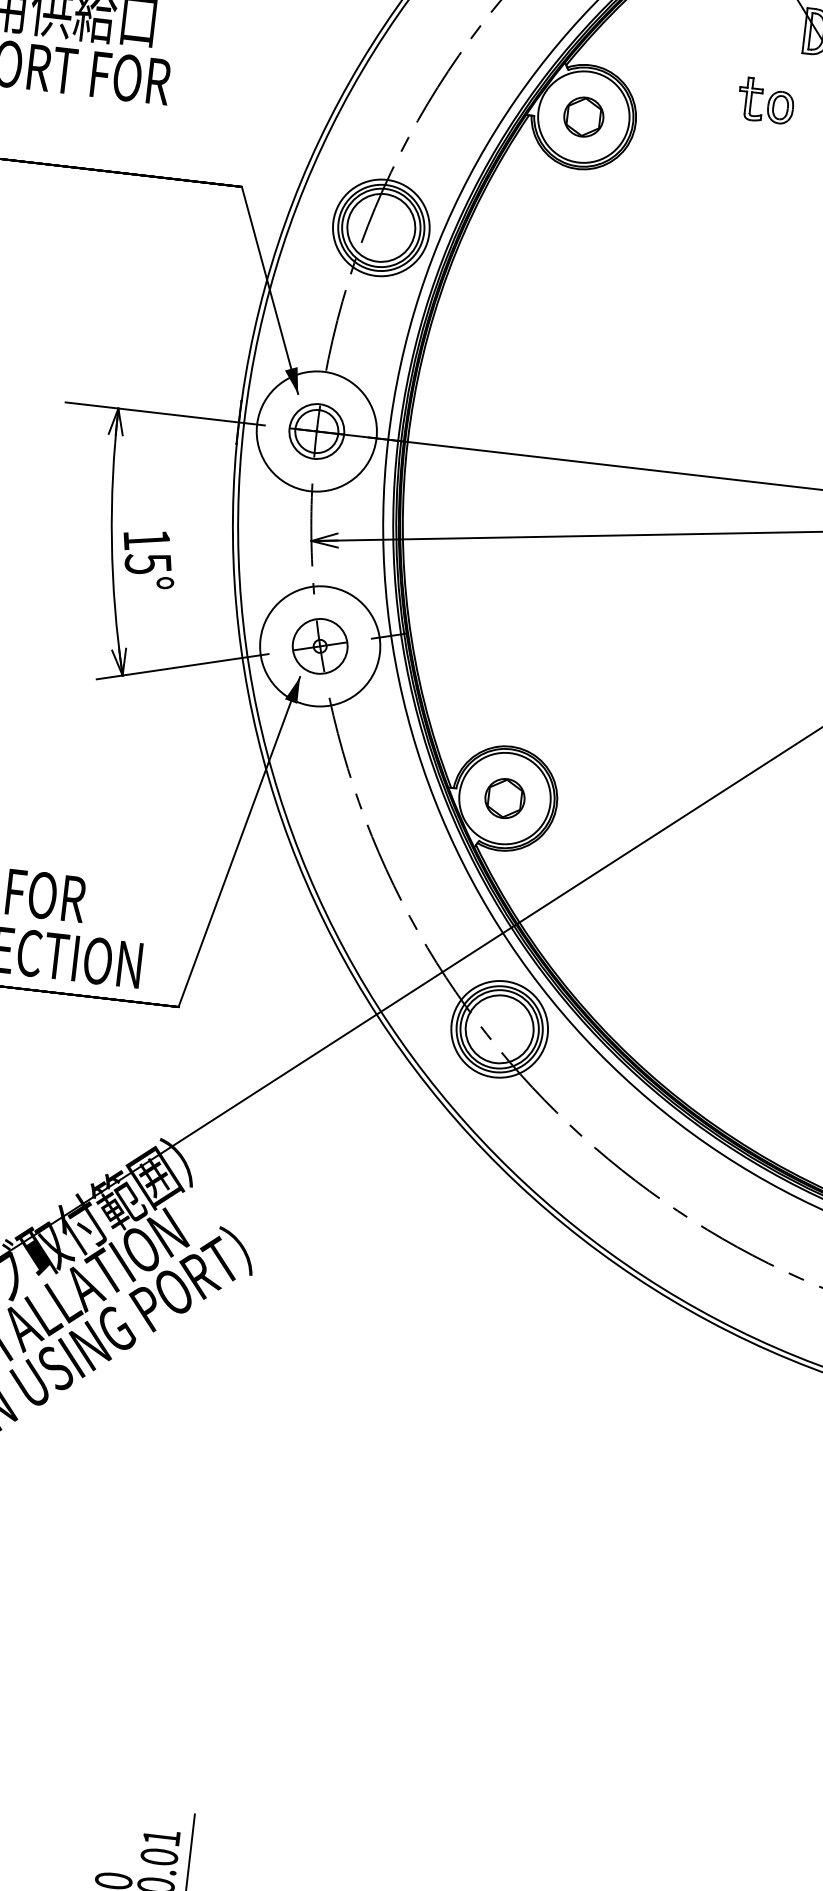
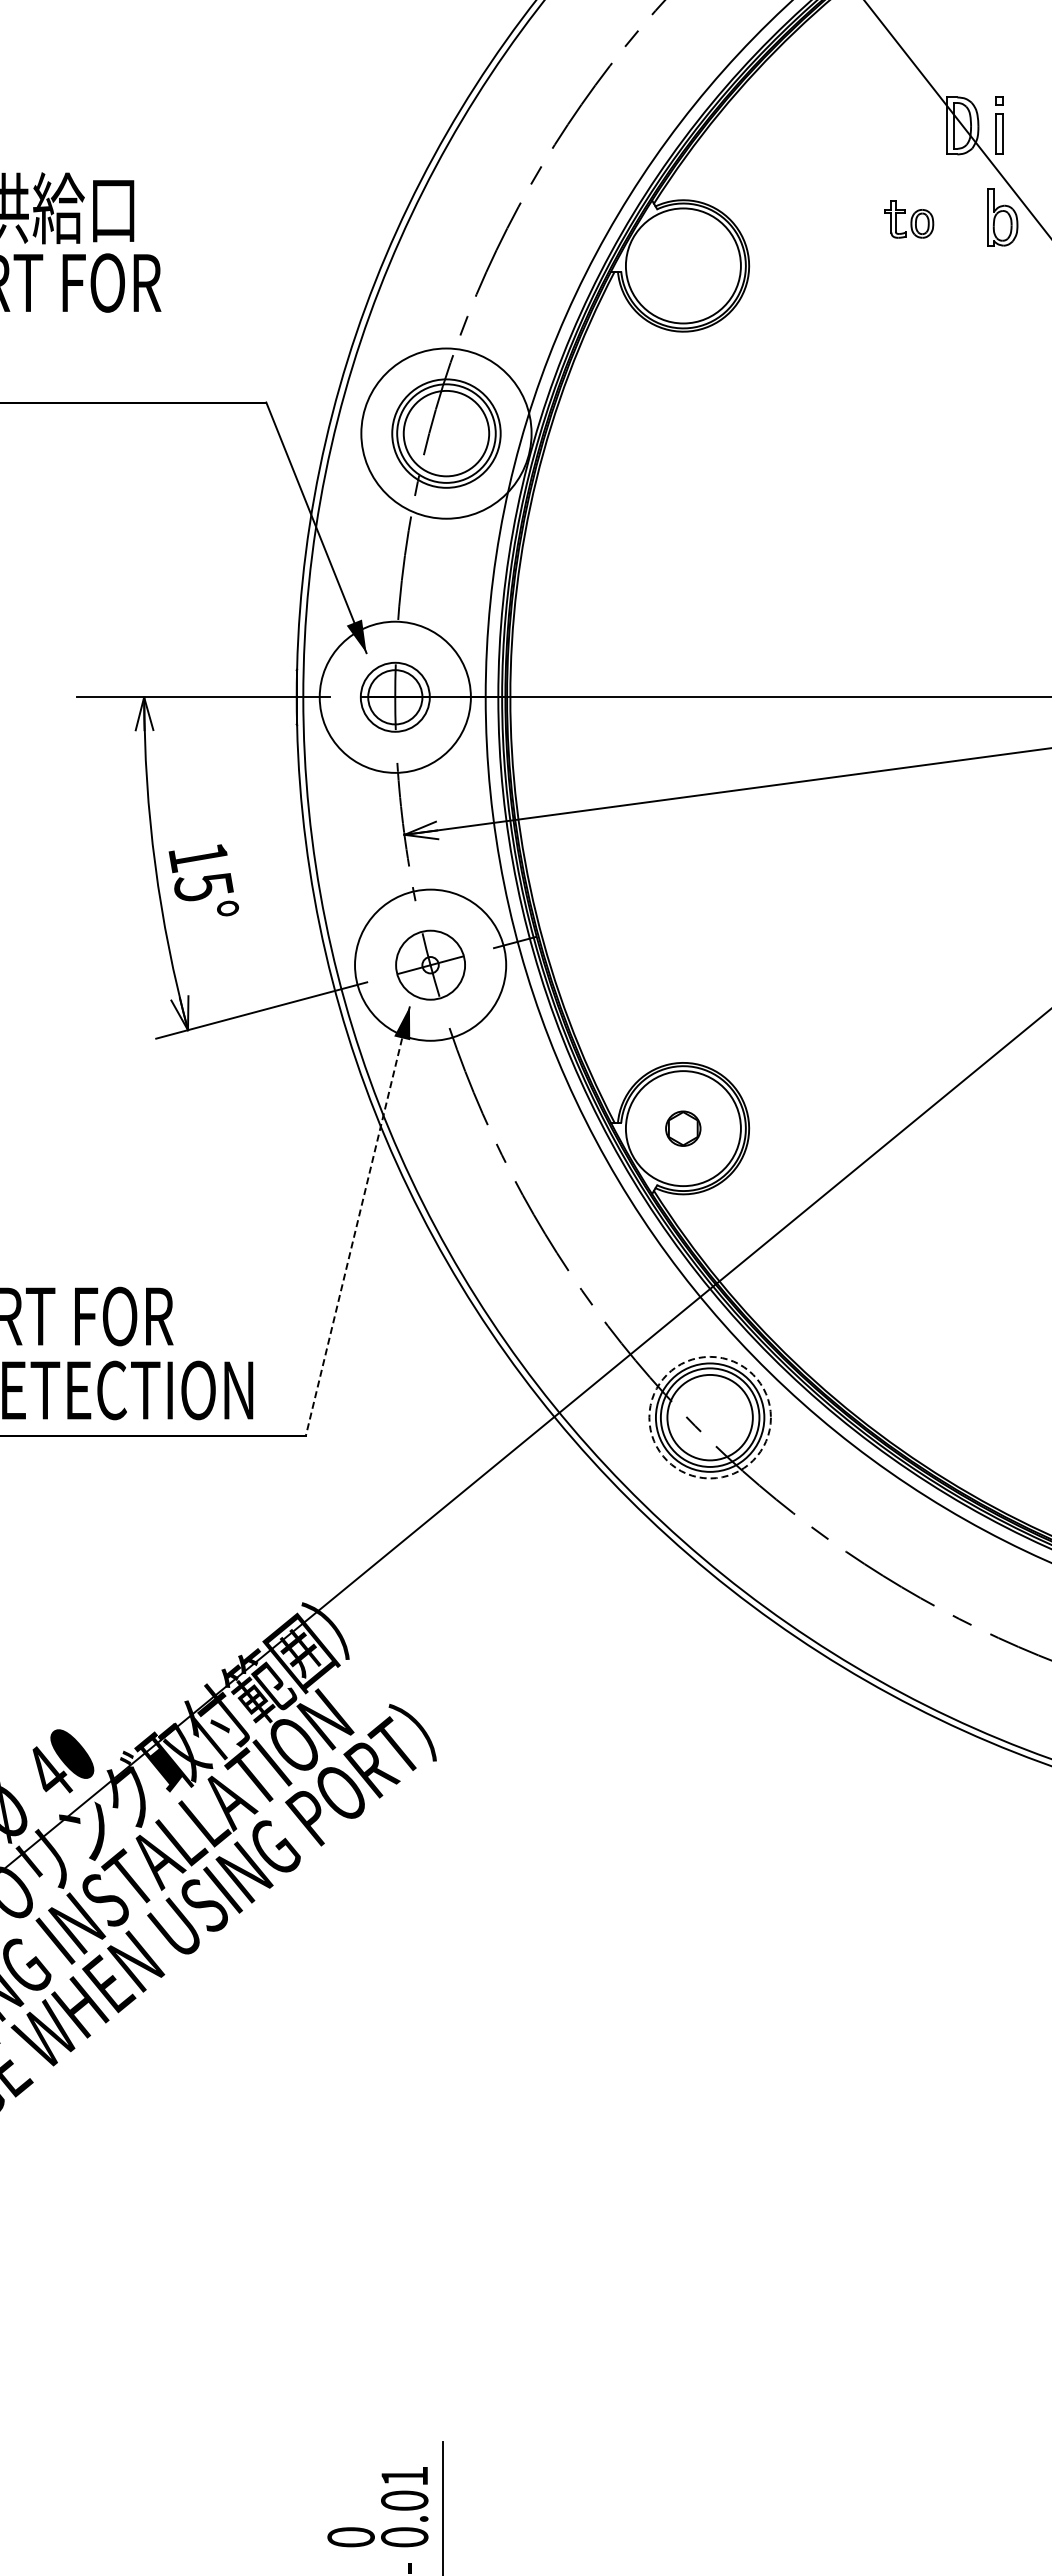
part: (766, 101) -> (909, 219), size x0.7
part: (583, 116) -> (682, 265), removed
circle: (381, 227) -> (446, 433), size x1.4
part: (504, 798) -> (682, 1128), size x0.7
line: (239, 842) -> (357, 1221), solid -> dashed
circle: (499, 1029) -> (709, 1417), solid -> dashed

